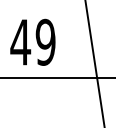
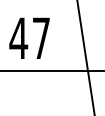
text: (45, 41) -> (41, 37), 49 -> 47

